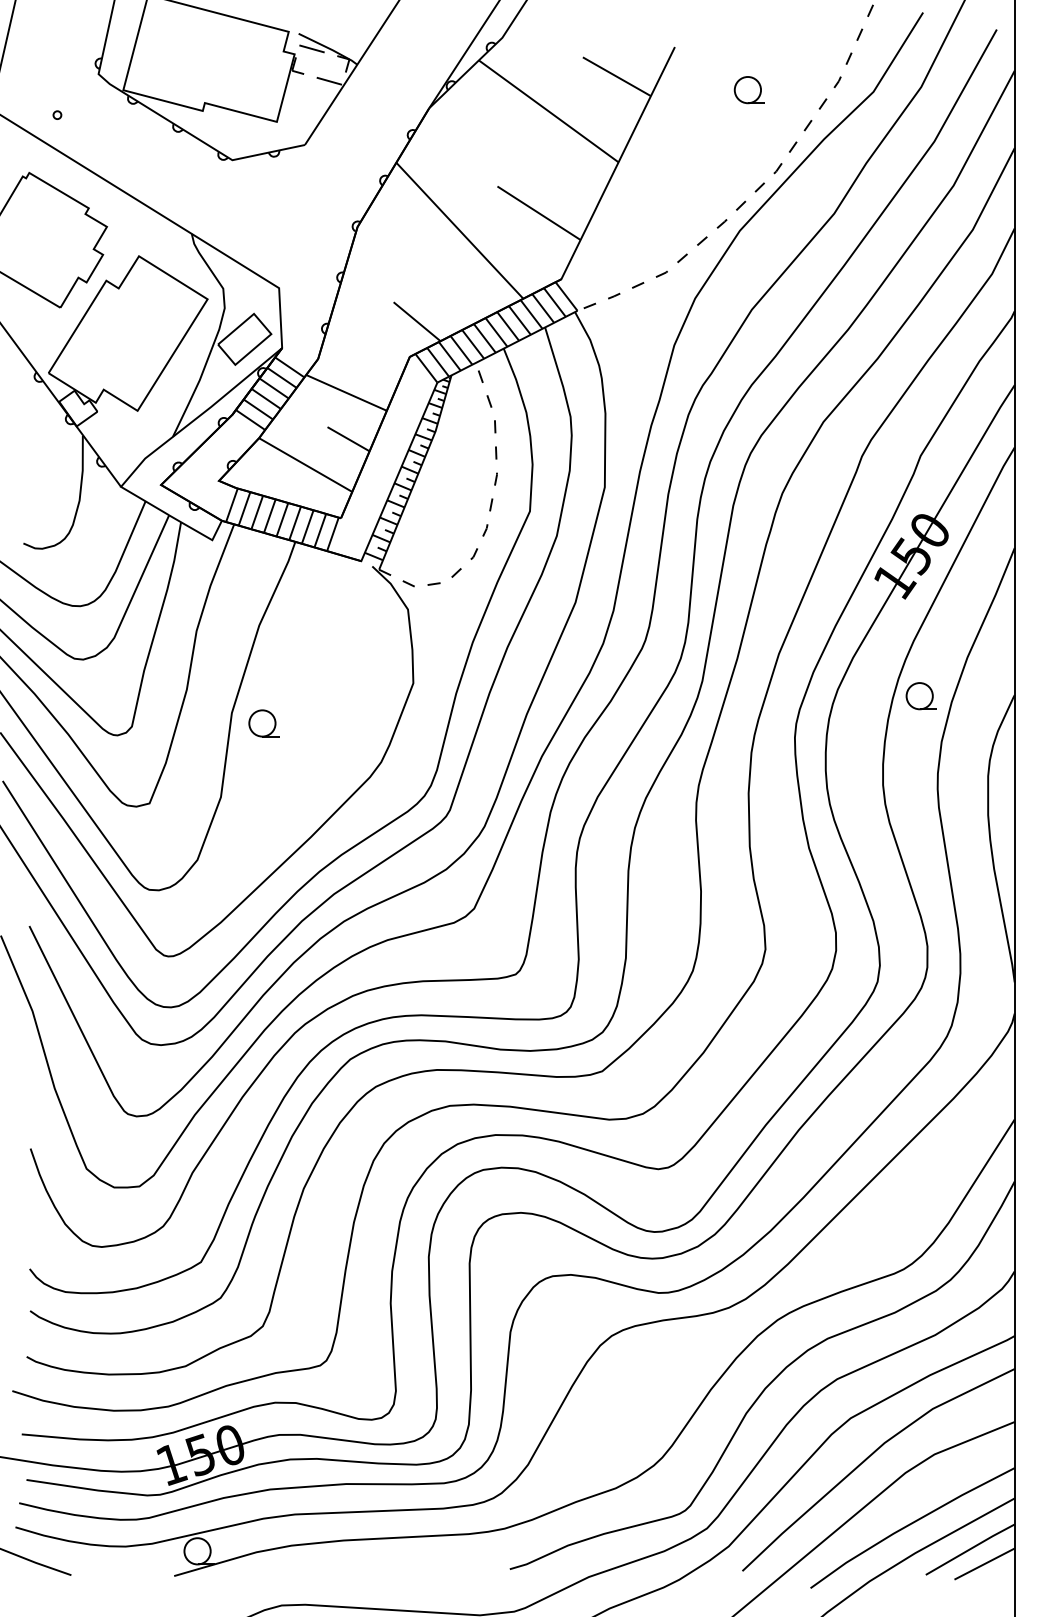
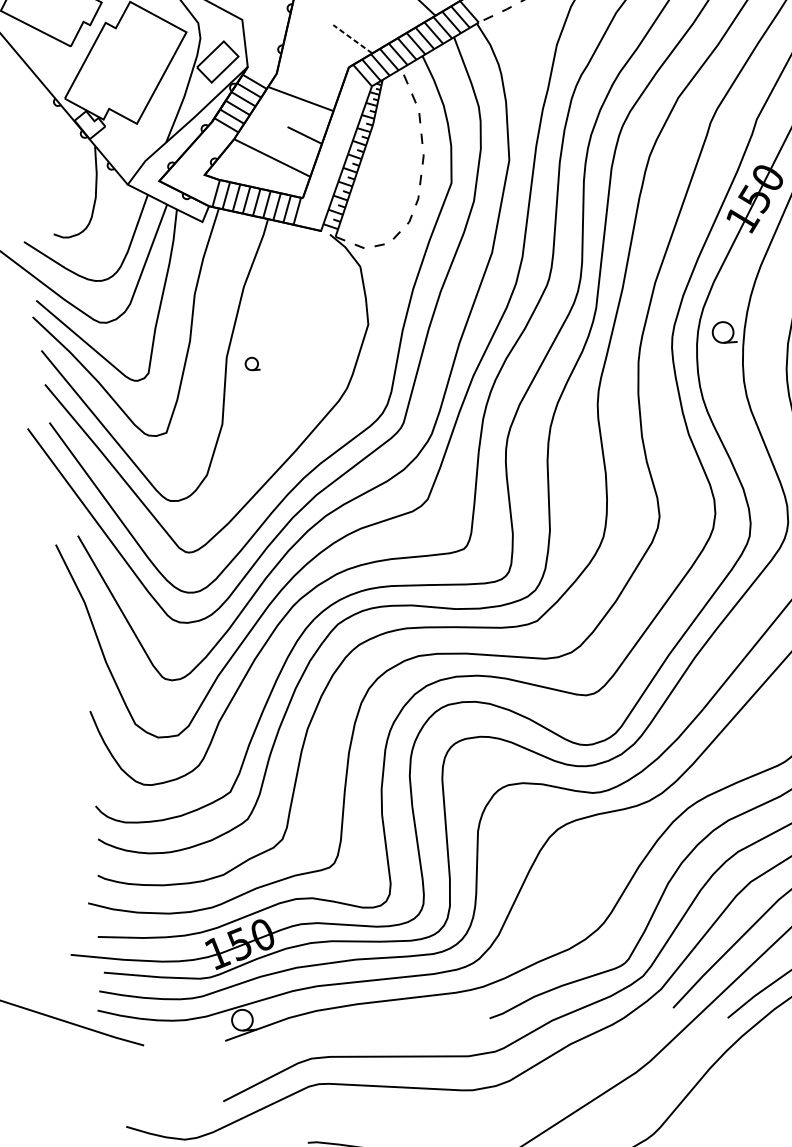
line: (416, 321) -> (352, 39), solid -> dashed
part: (920, 696) -> (723, 332), moved
part: (263, 723) -> (252, 363), size x0.6

